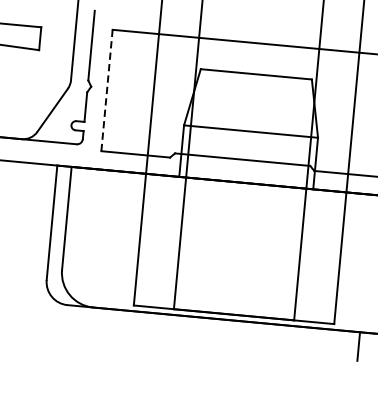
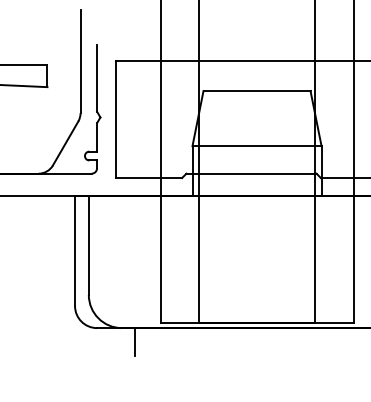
line: (106, 90) -> (115, 119), dashed -> solid
line: (106, 322) -> (135, 341), added

